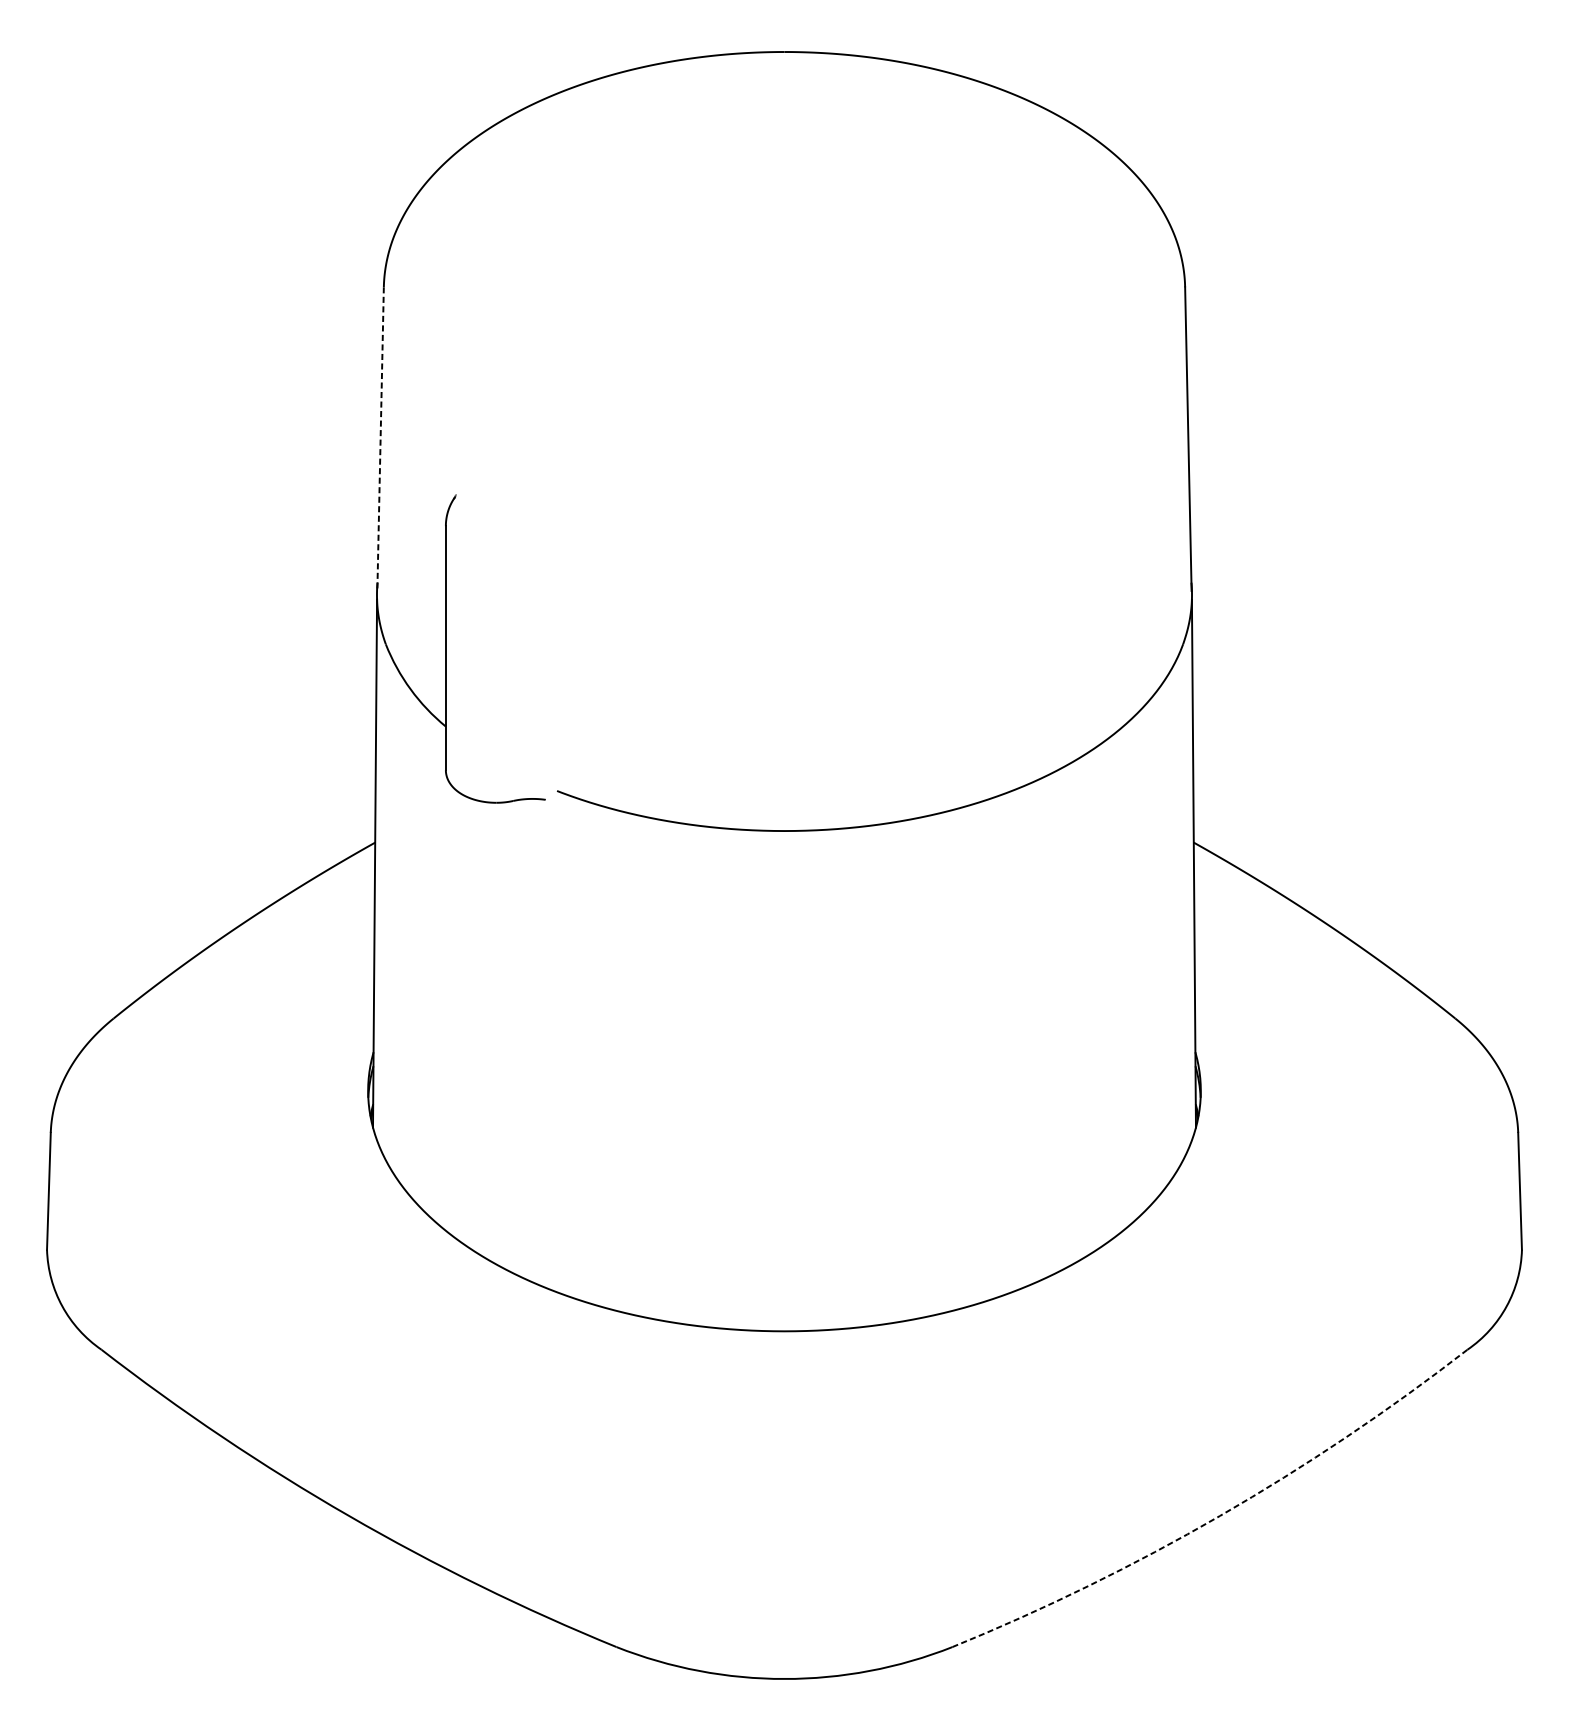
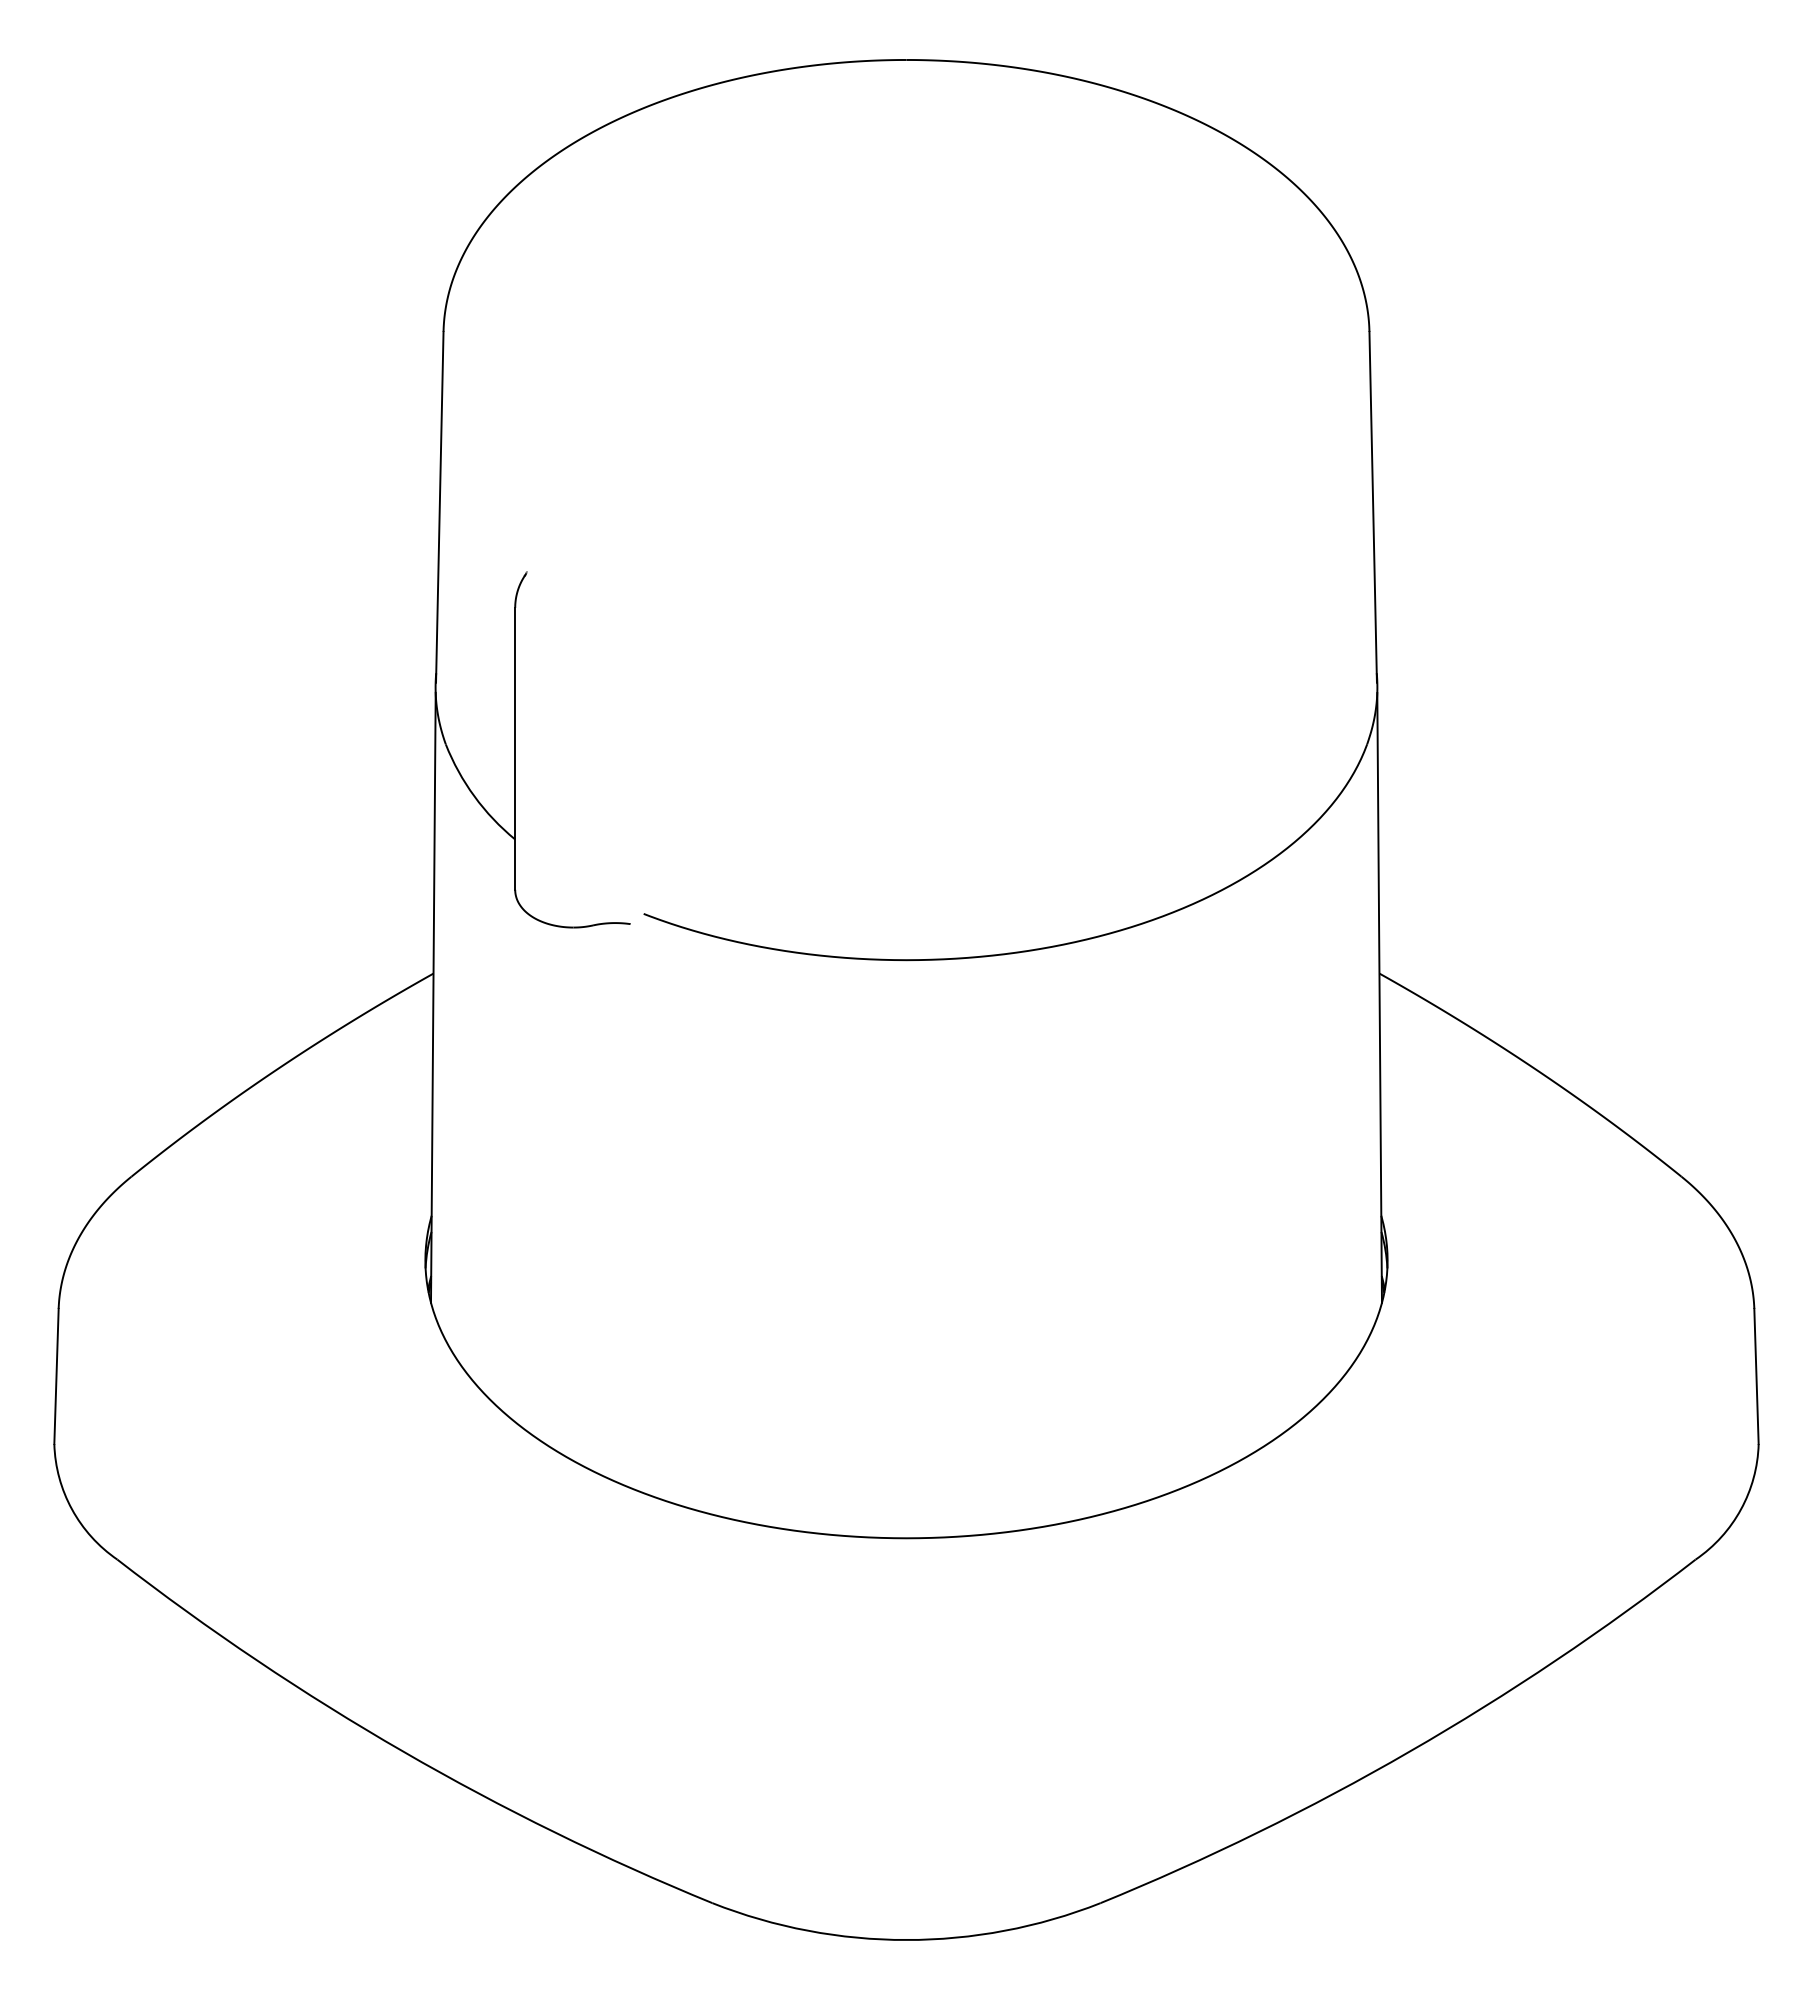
line: (380, 439) -> (439, 507), dashed -> solid
arc: (1219, 1515) -> (1409, 1751), dashed -> solid

